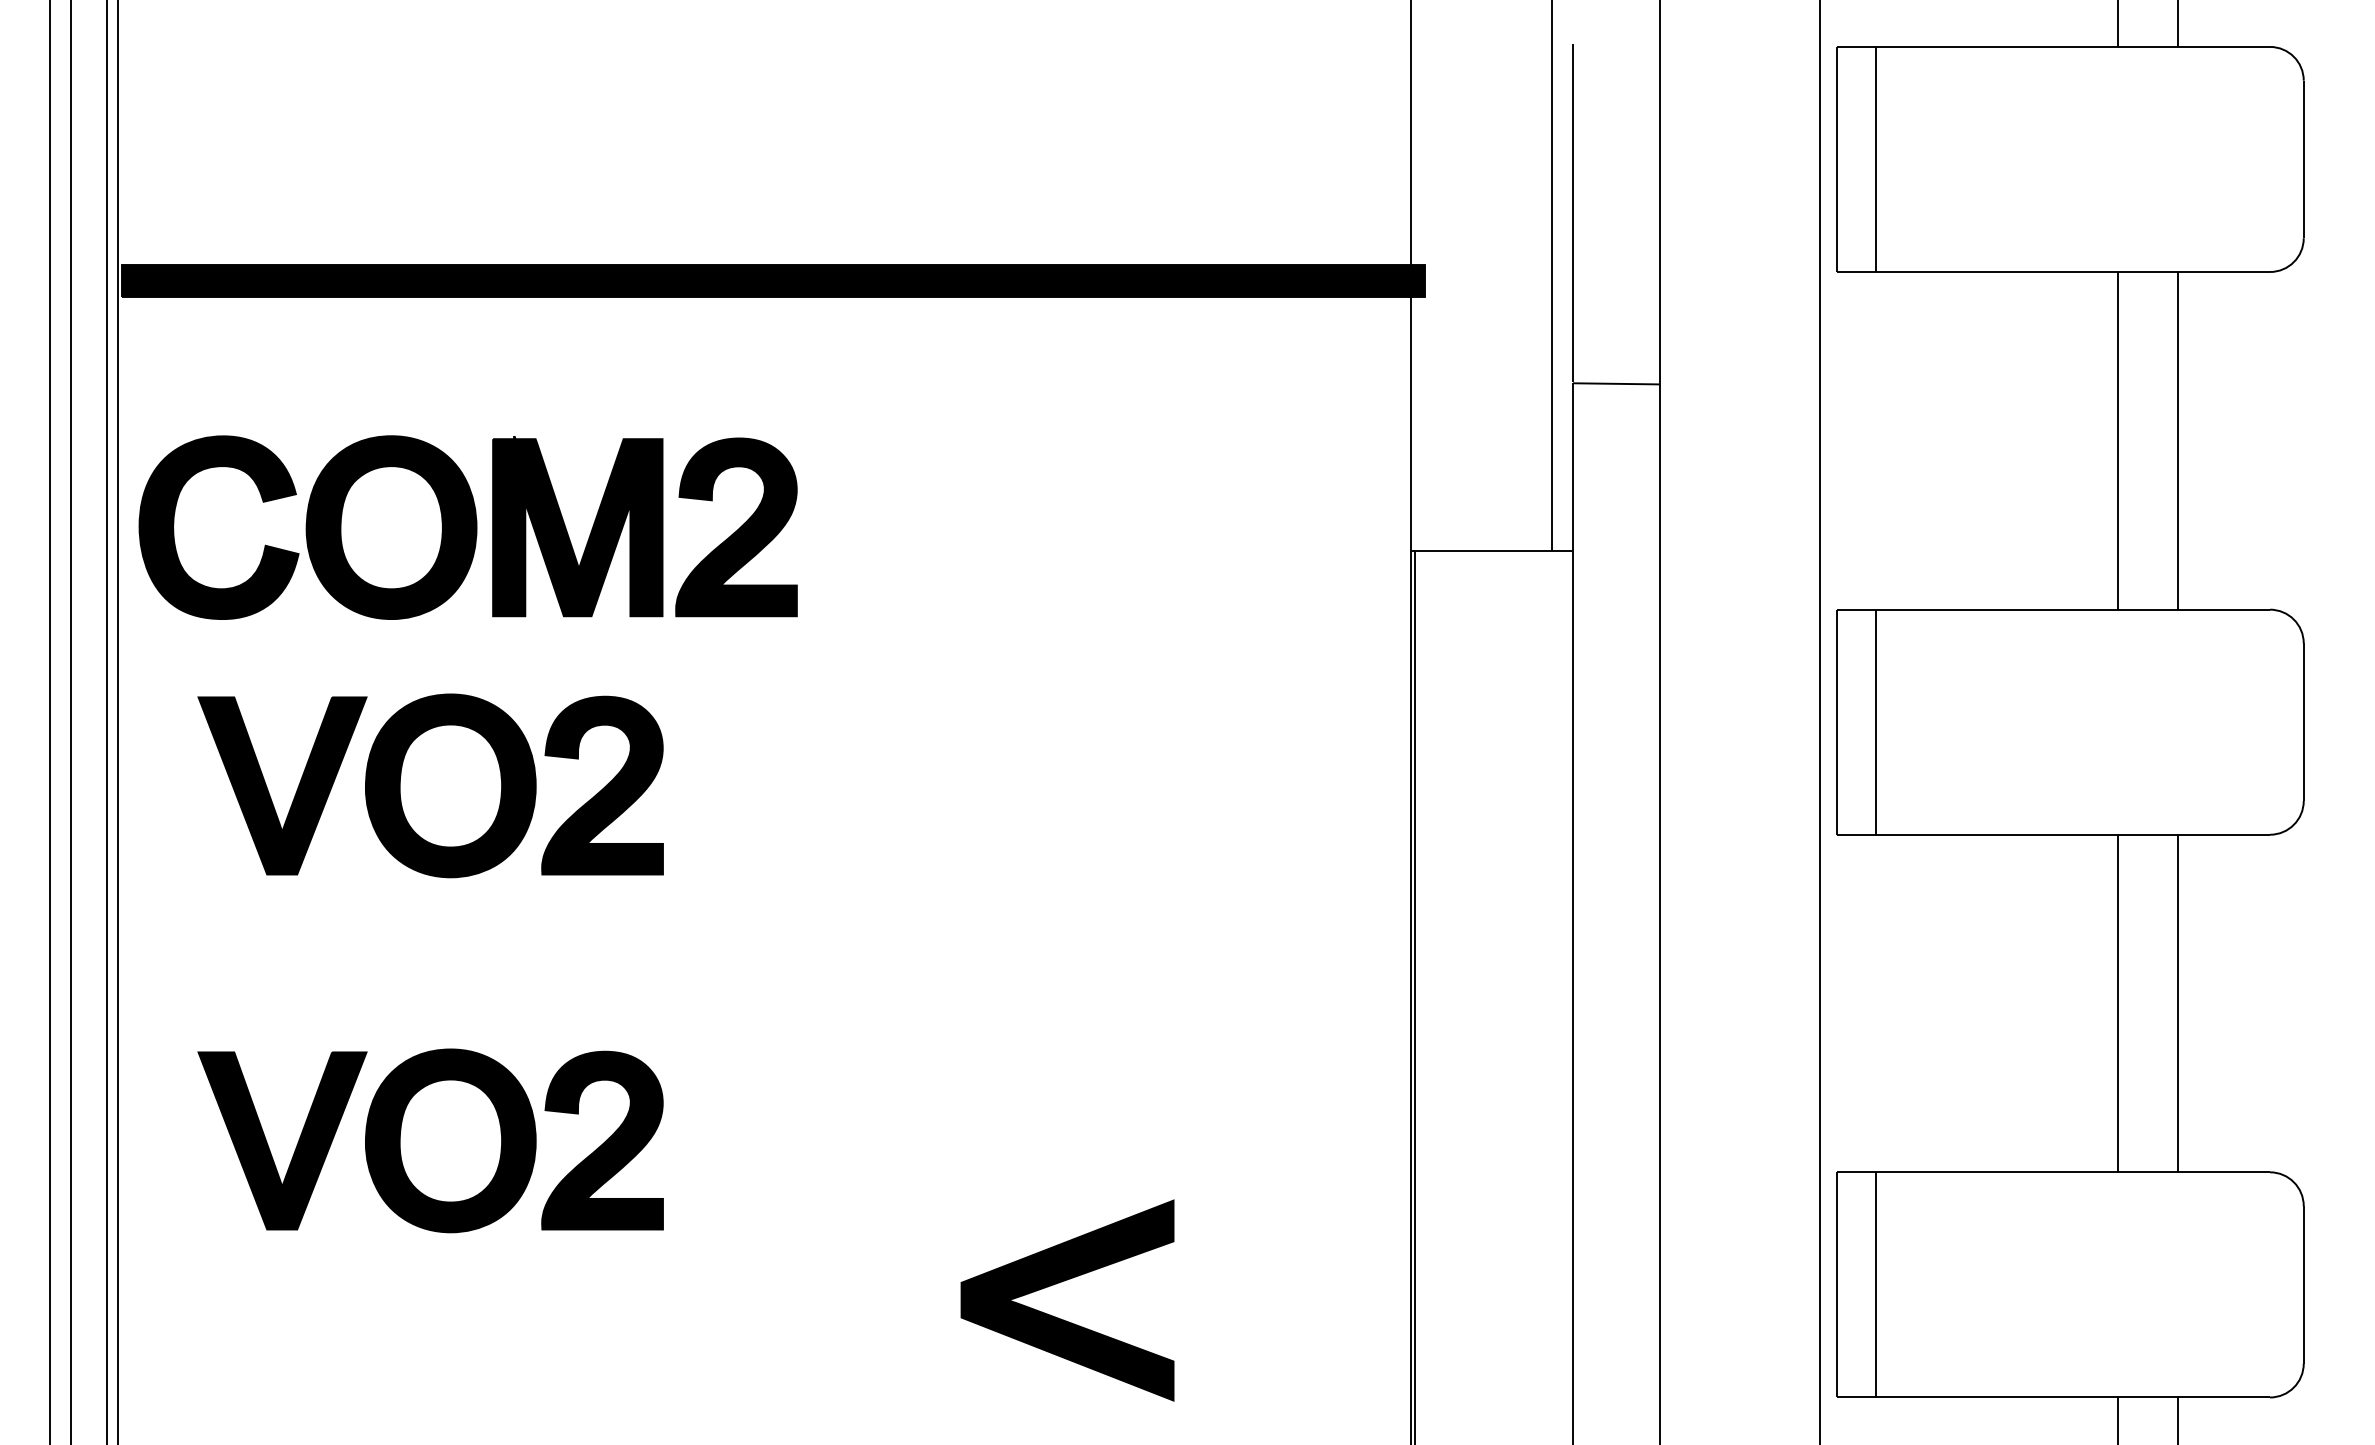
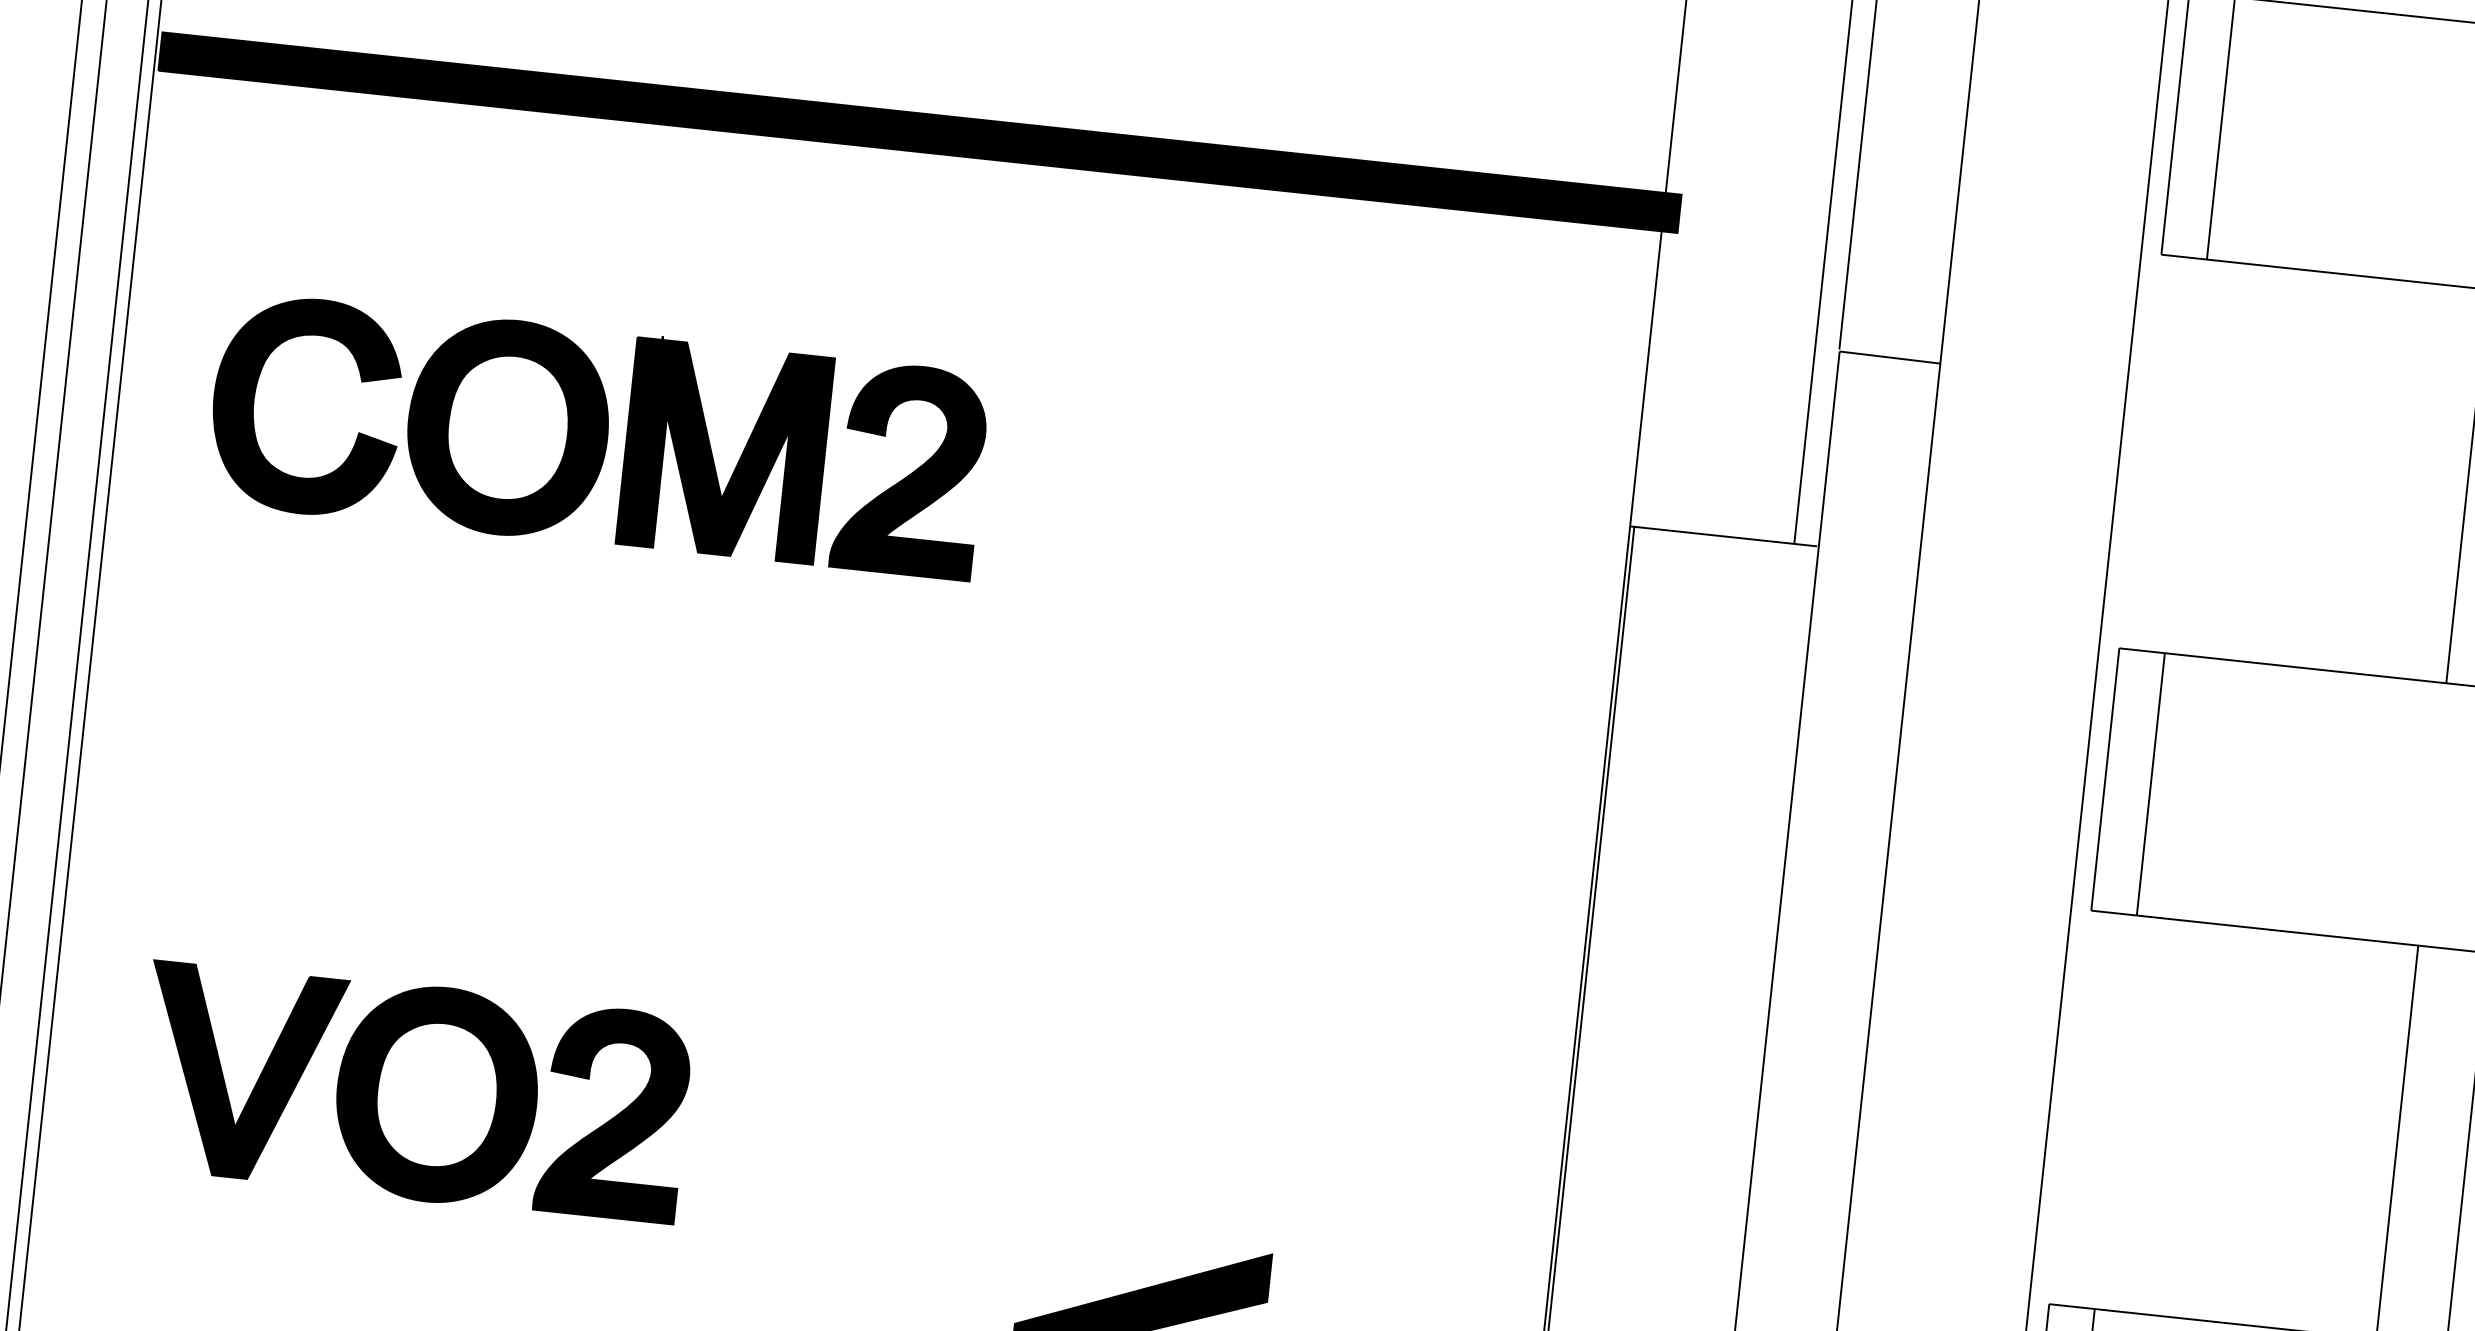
part: (467, 527) -> (596, 437), moved
part: (430, 785) -> (457, 678), removed

